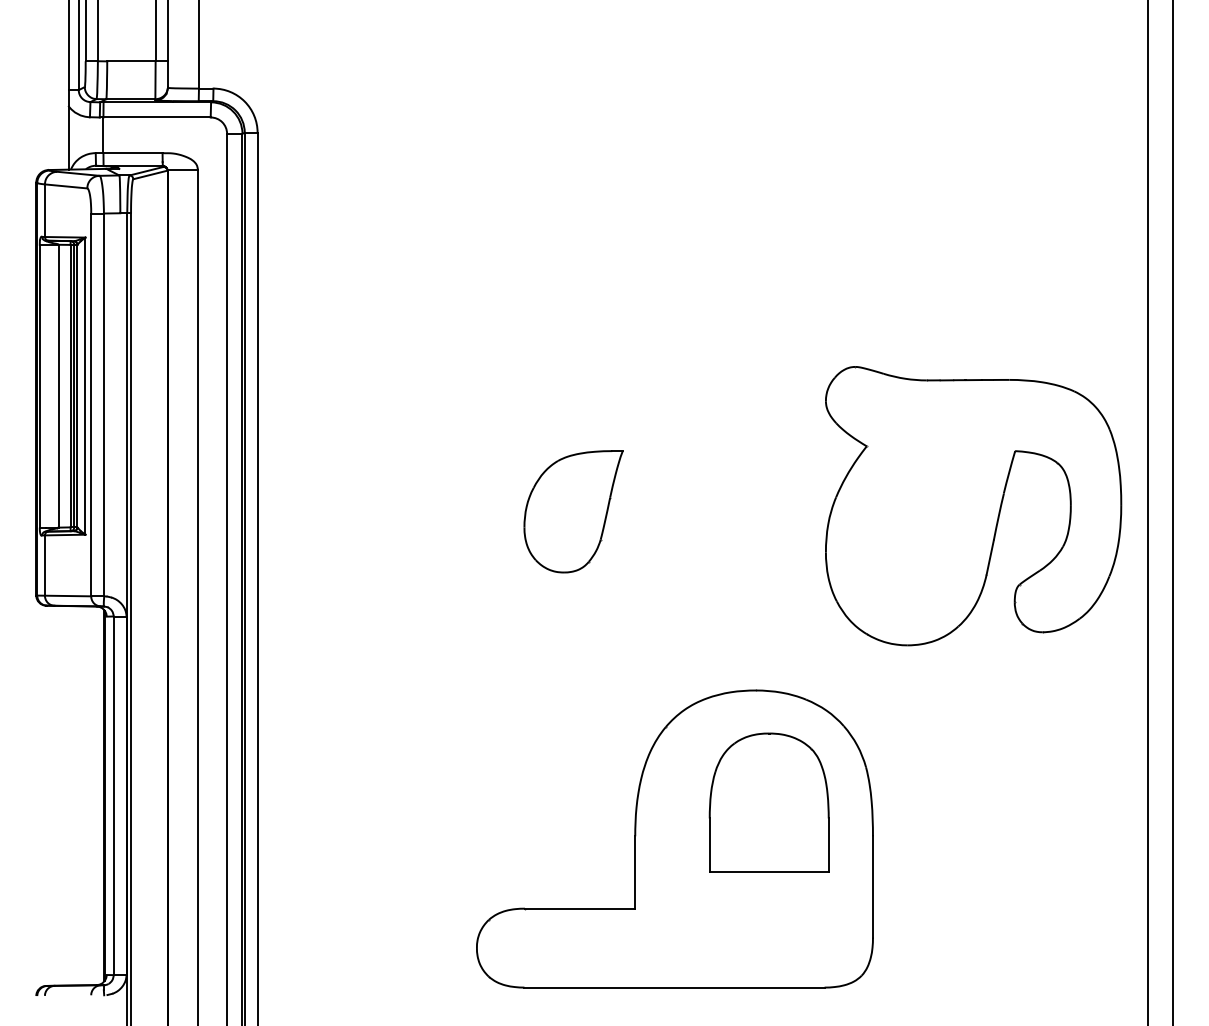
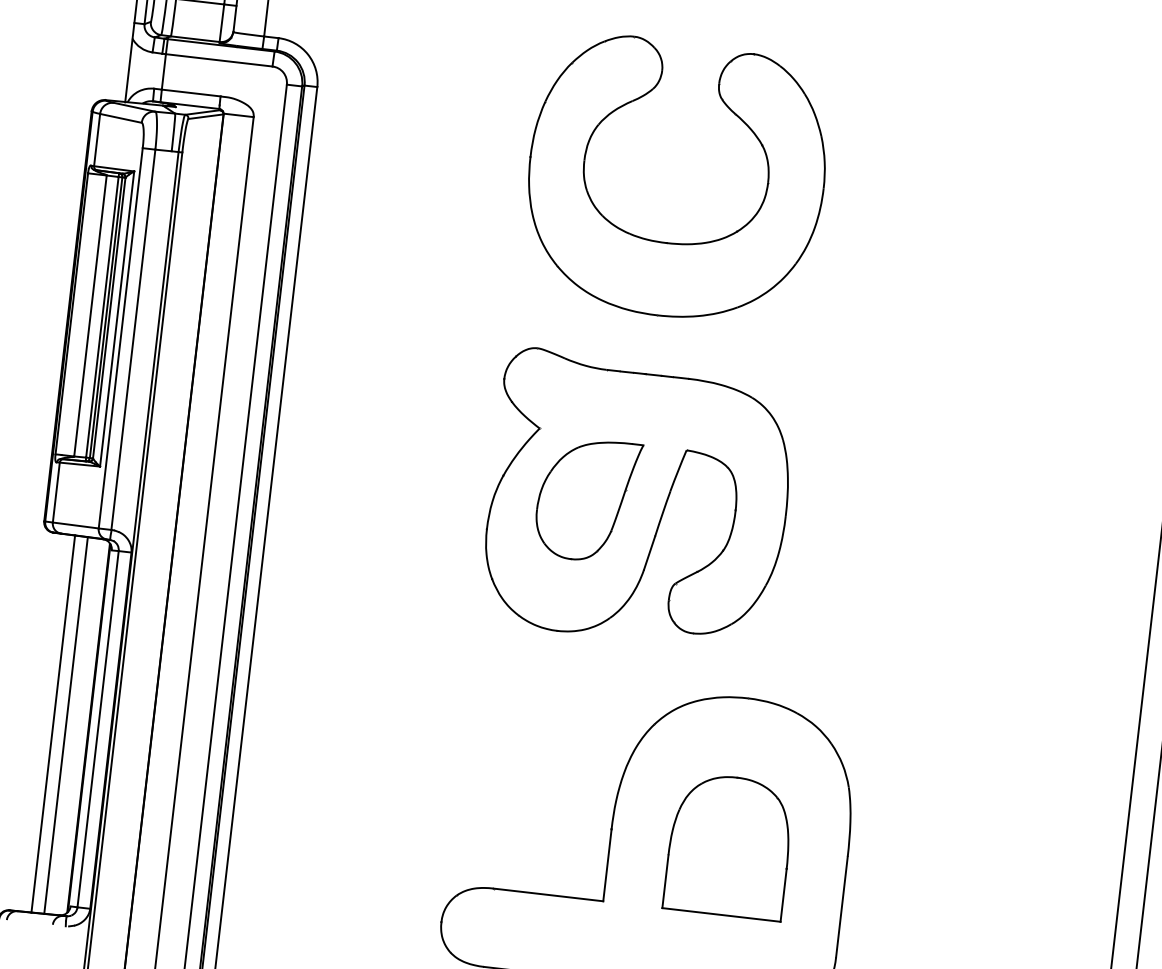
part: (624, 246) -> (668, 242), added
part: (973, 506) -> (638, 500), moved
line: (68, 795) -> (53, 723), added
line: (81, 795) -> (66, 725), added
part: (768, 802) -> (728, 846), moved

